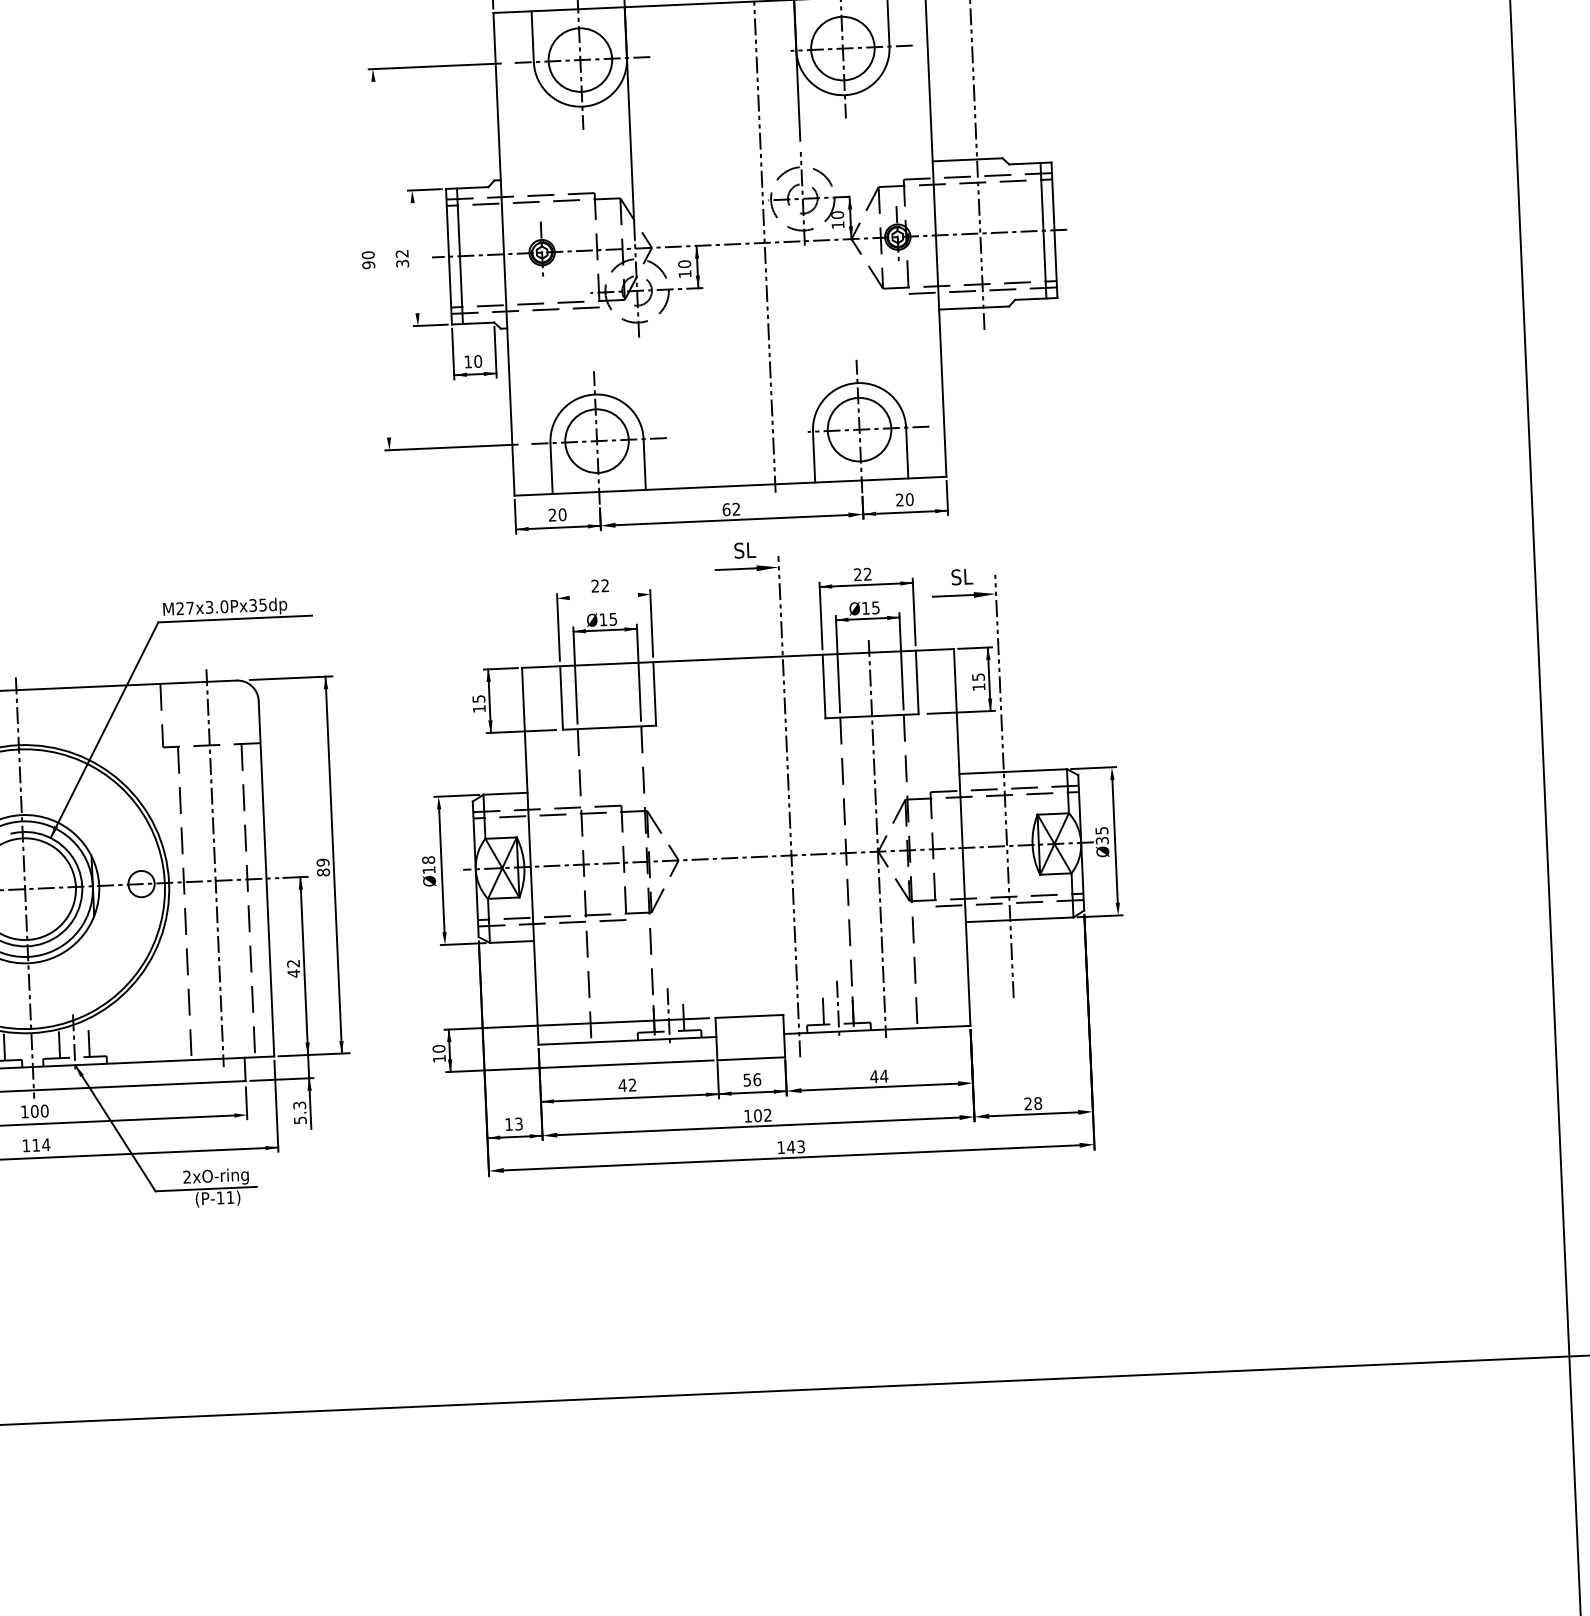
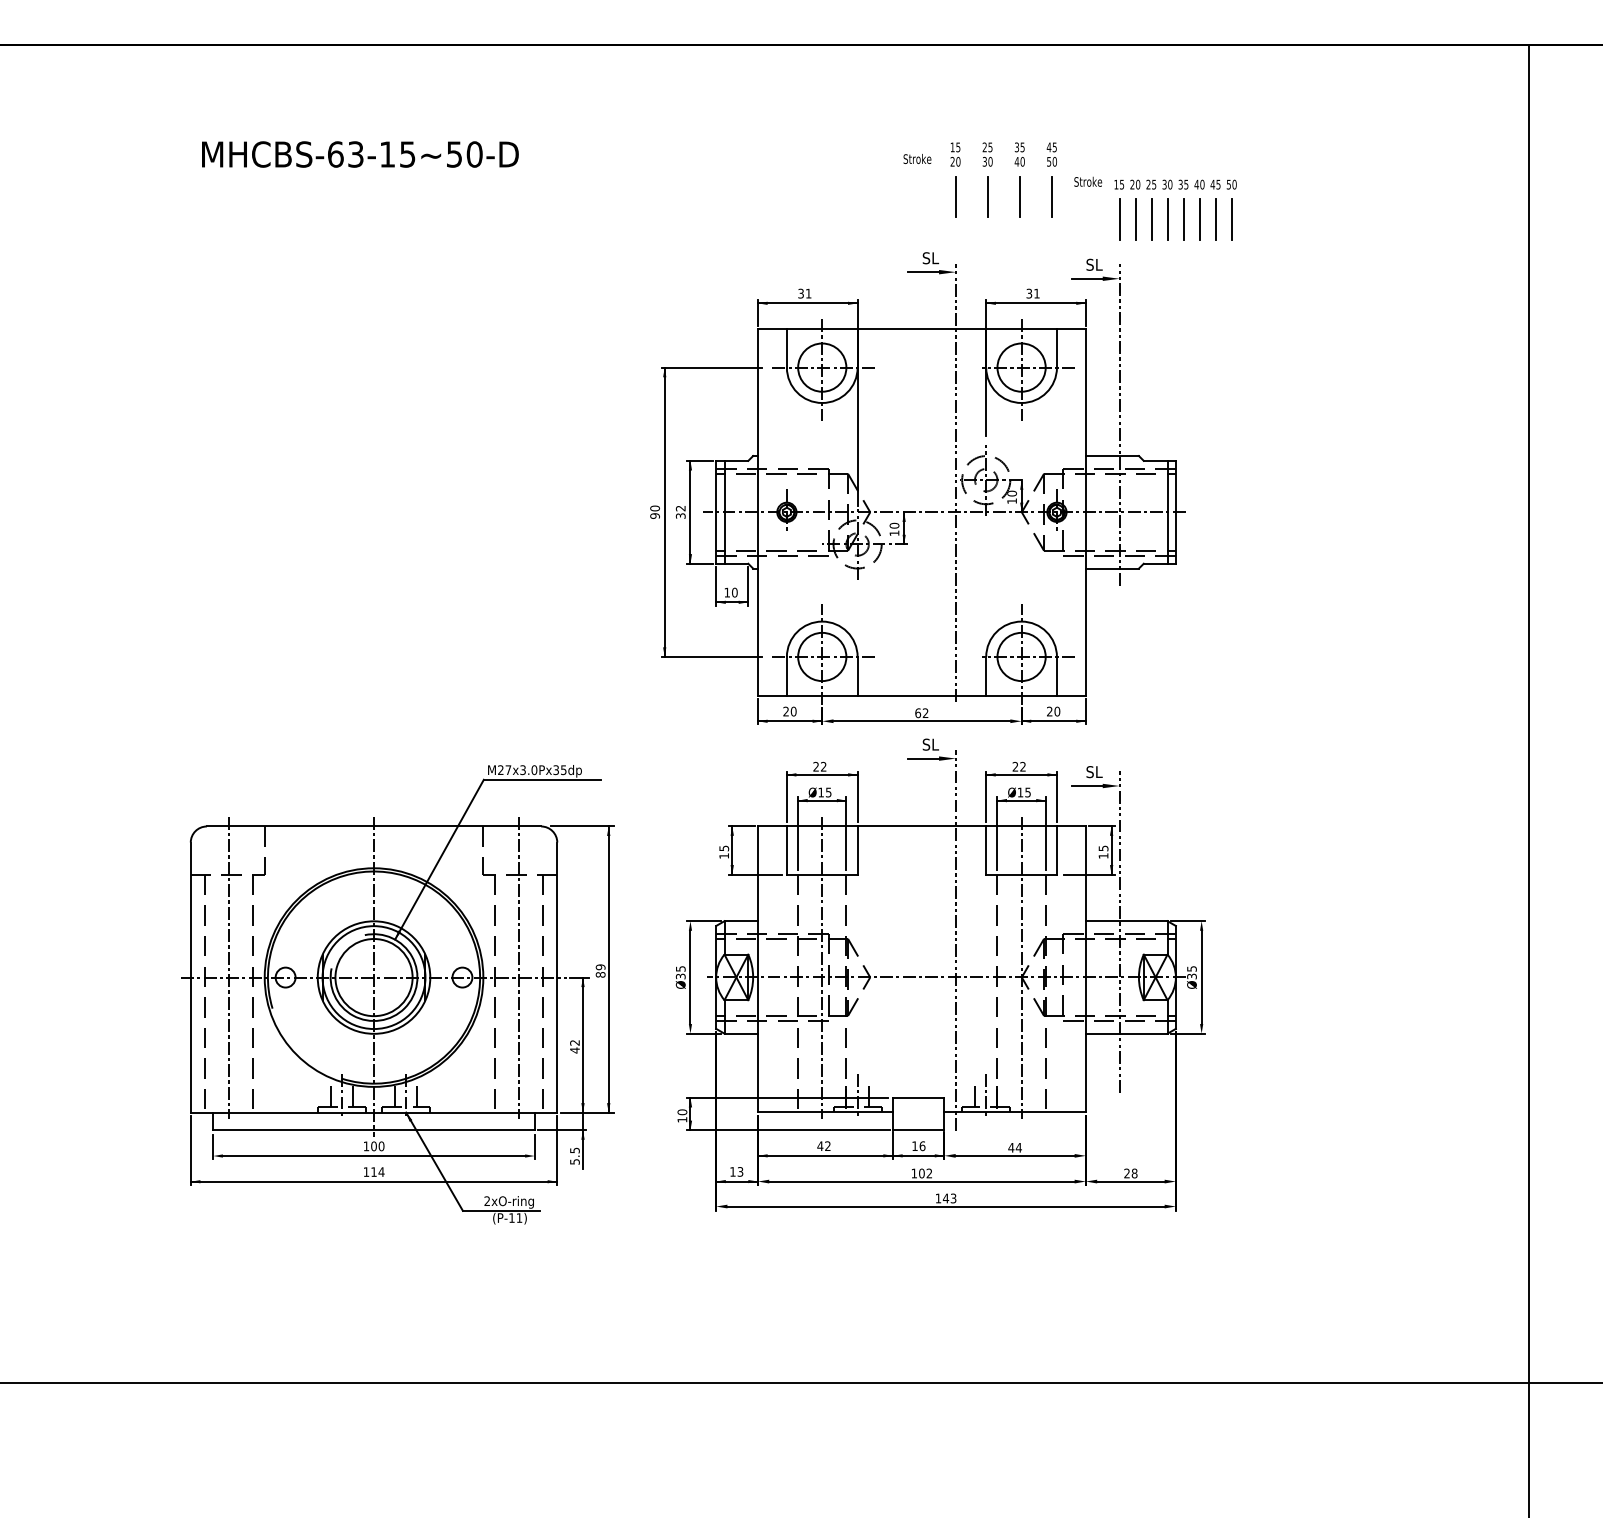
line: (415, 257) -> (690, 511), added
line: (380, 258) -> (664, 511), added
line: (602, 595) -> (821, 774), added
line: (615, 850) -> (822, 967), added
text: (428, 864) -> (680, 972), Ø18 -> Ø35
text: (746, 1080) -> (914, 1146), 56 -> 16
text: (299, 1104) -> (574, 1149), 5.3 -> 5.5

